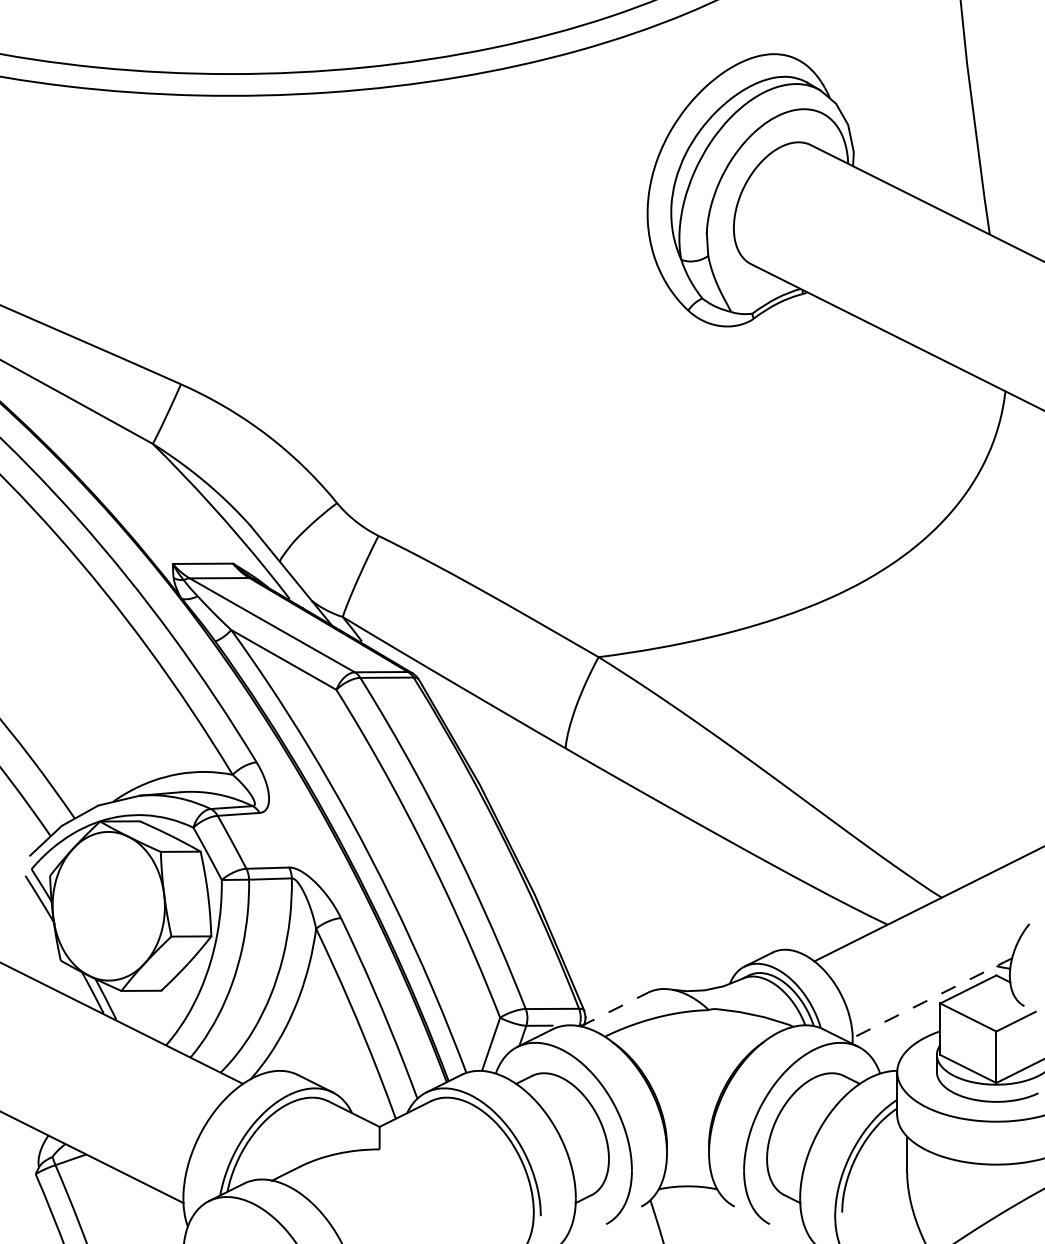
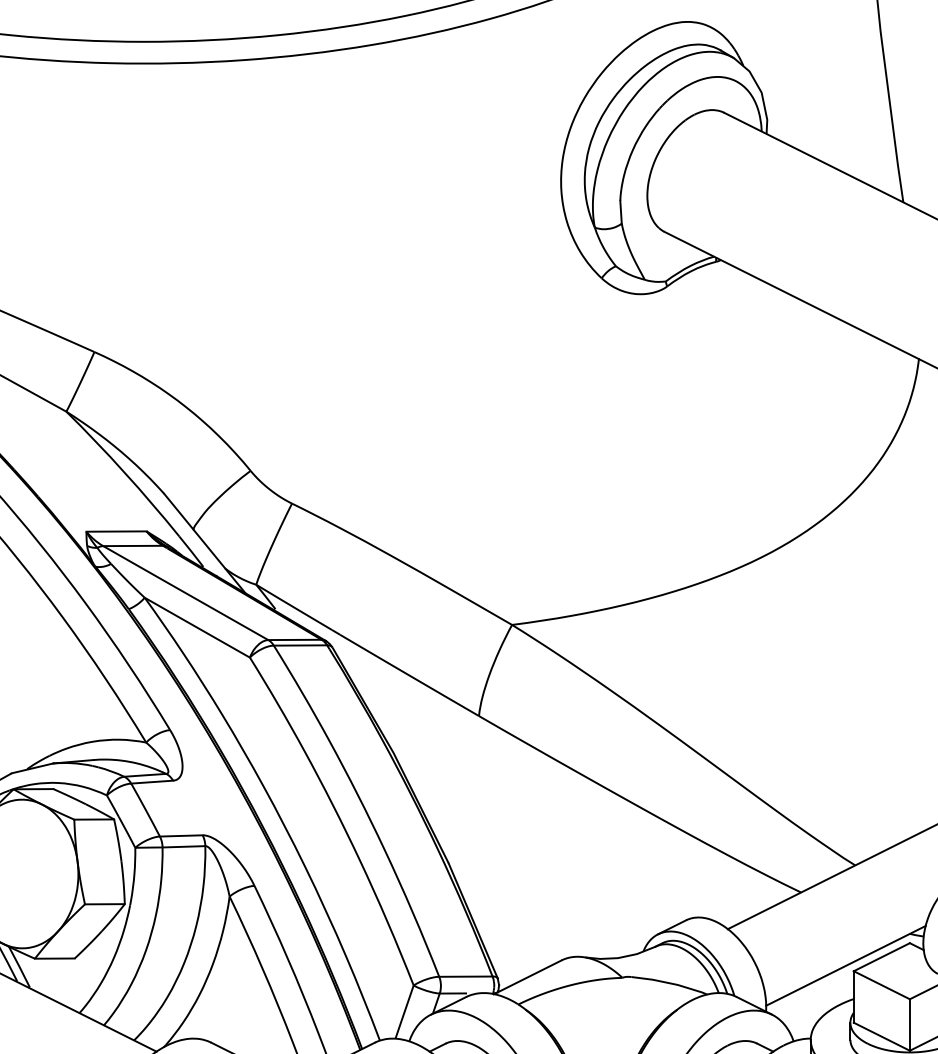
line: (932, 998) -> (845, 966), dashed -> solid
line: (614, 1009) -> (527, 977), dashed -> solid

